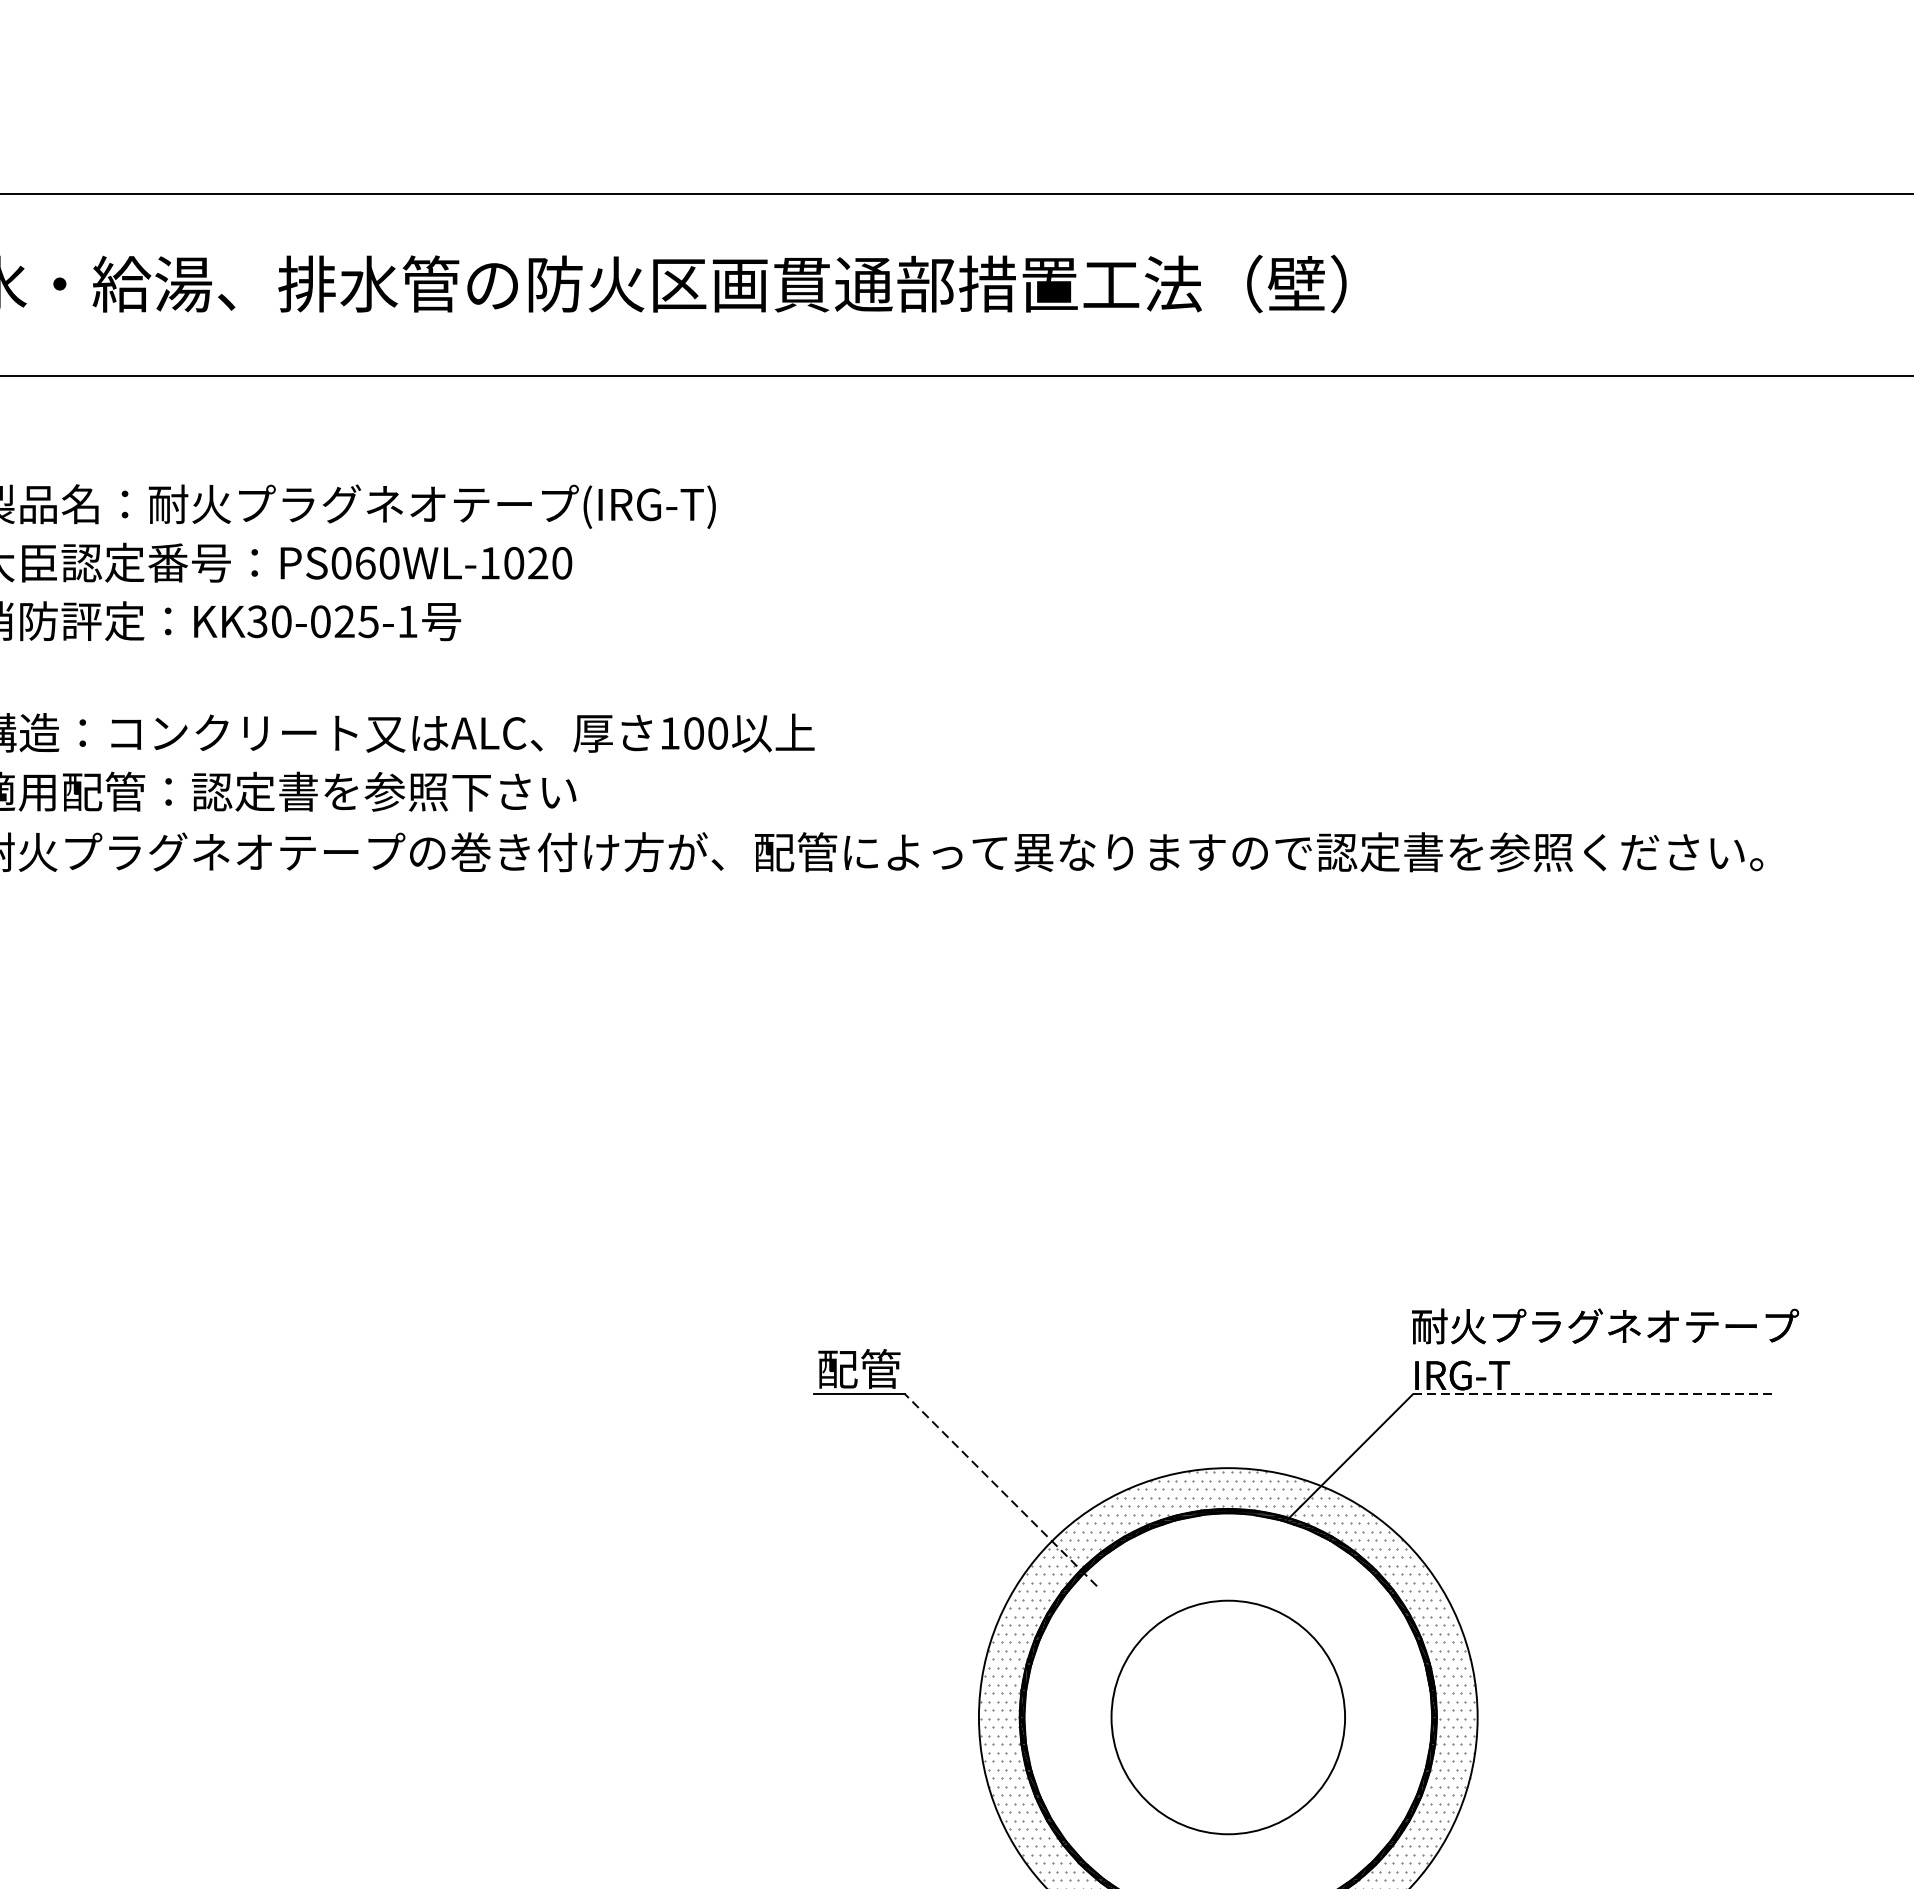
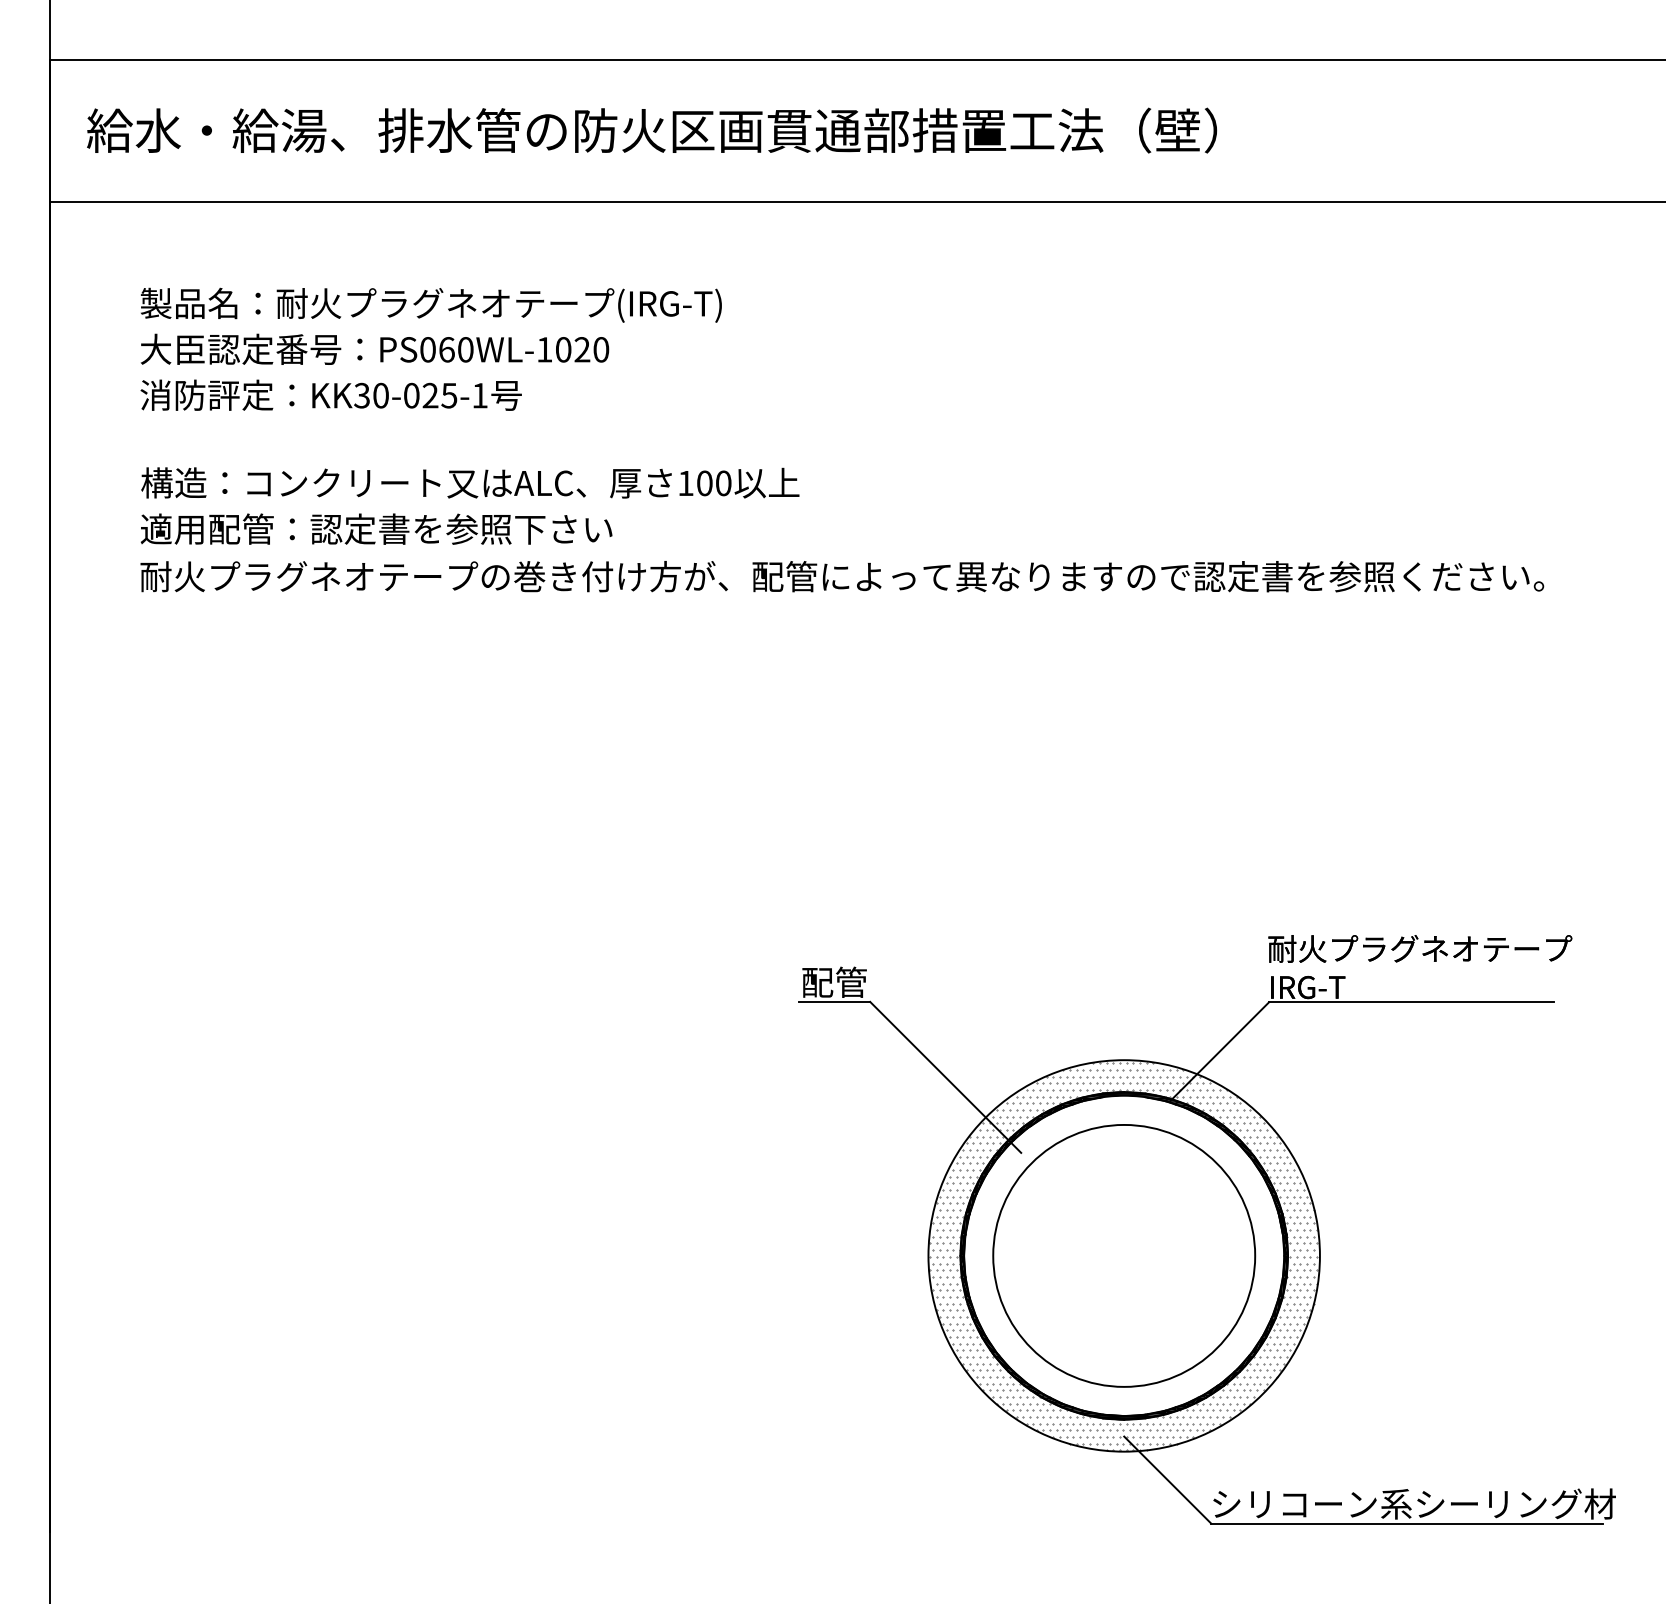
line: (1594, 1394) -> (1411, 1002), dashed -> solid
line: (1000, 1490) -> (945, 1077), dashed -> solid
circle: (1228, 1716) -> (1124, 1255), size x1.43

